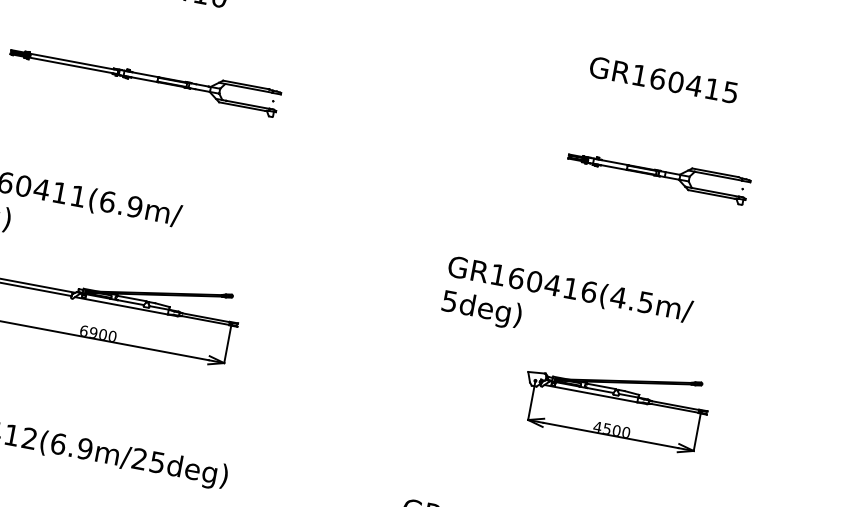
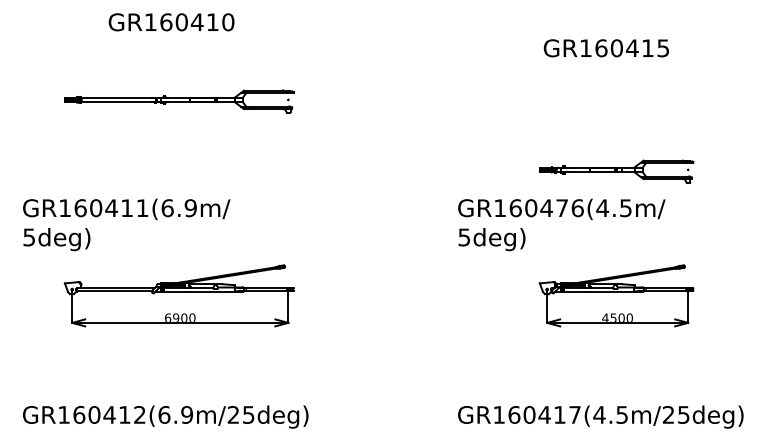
text: (662, 80) -> (605, 48), moved
part: (658, 175) -> (616, 171), moved
text: (570, 287) -> (561, 207), GR160416(4.5m/ -> GR160476(4.5m/

